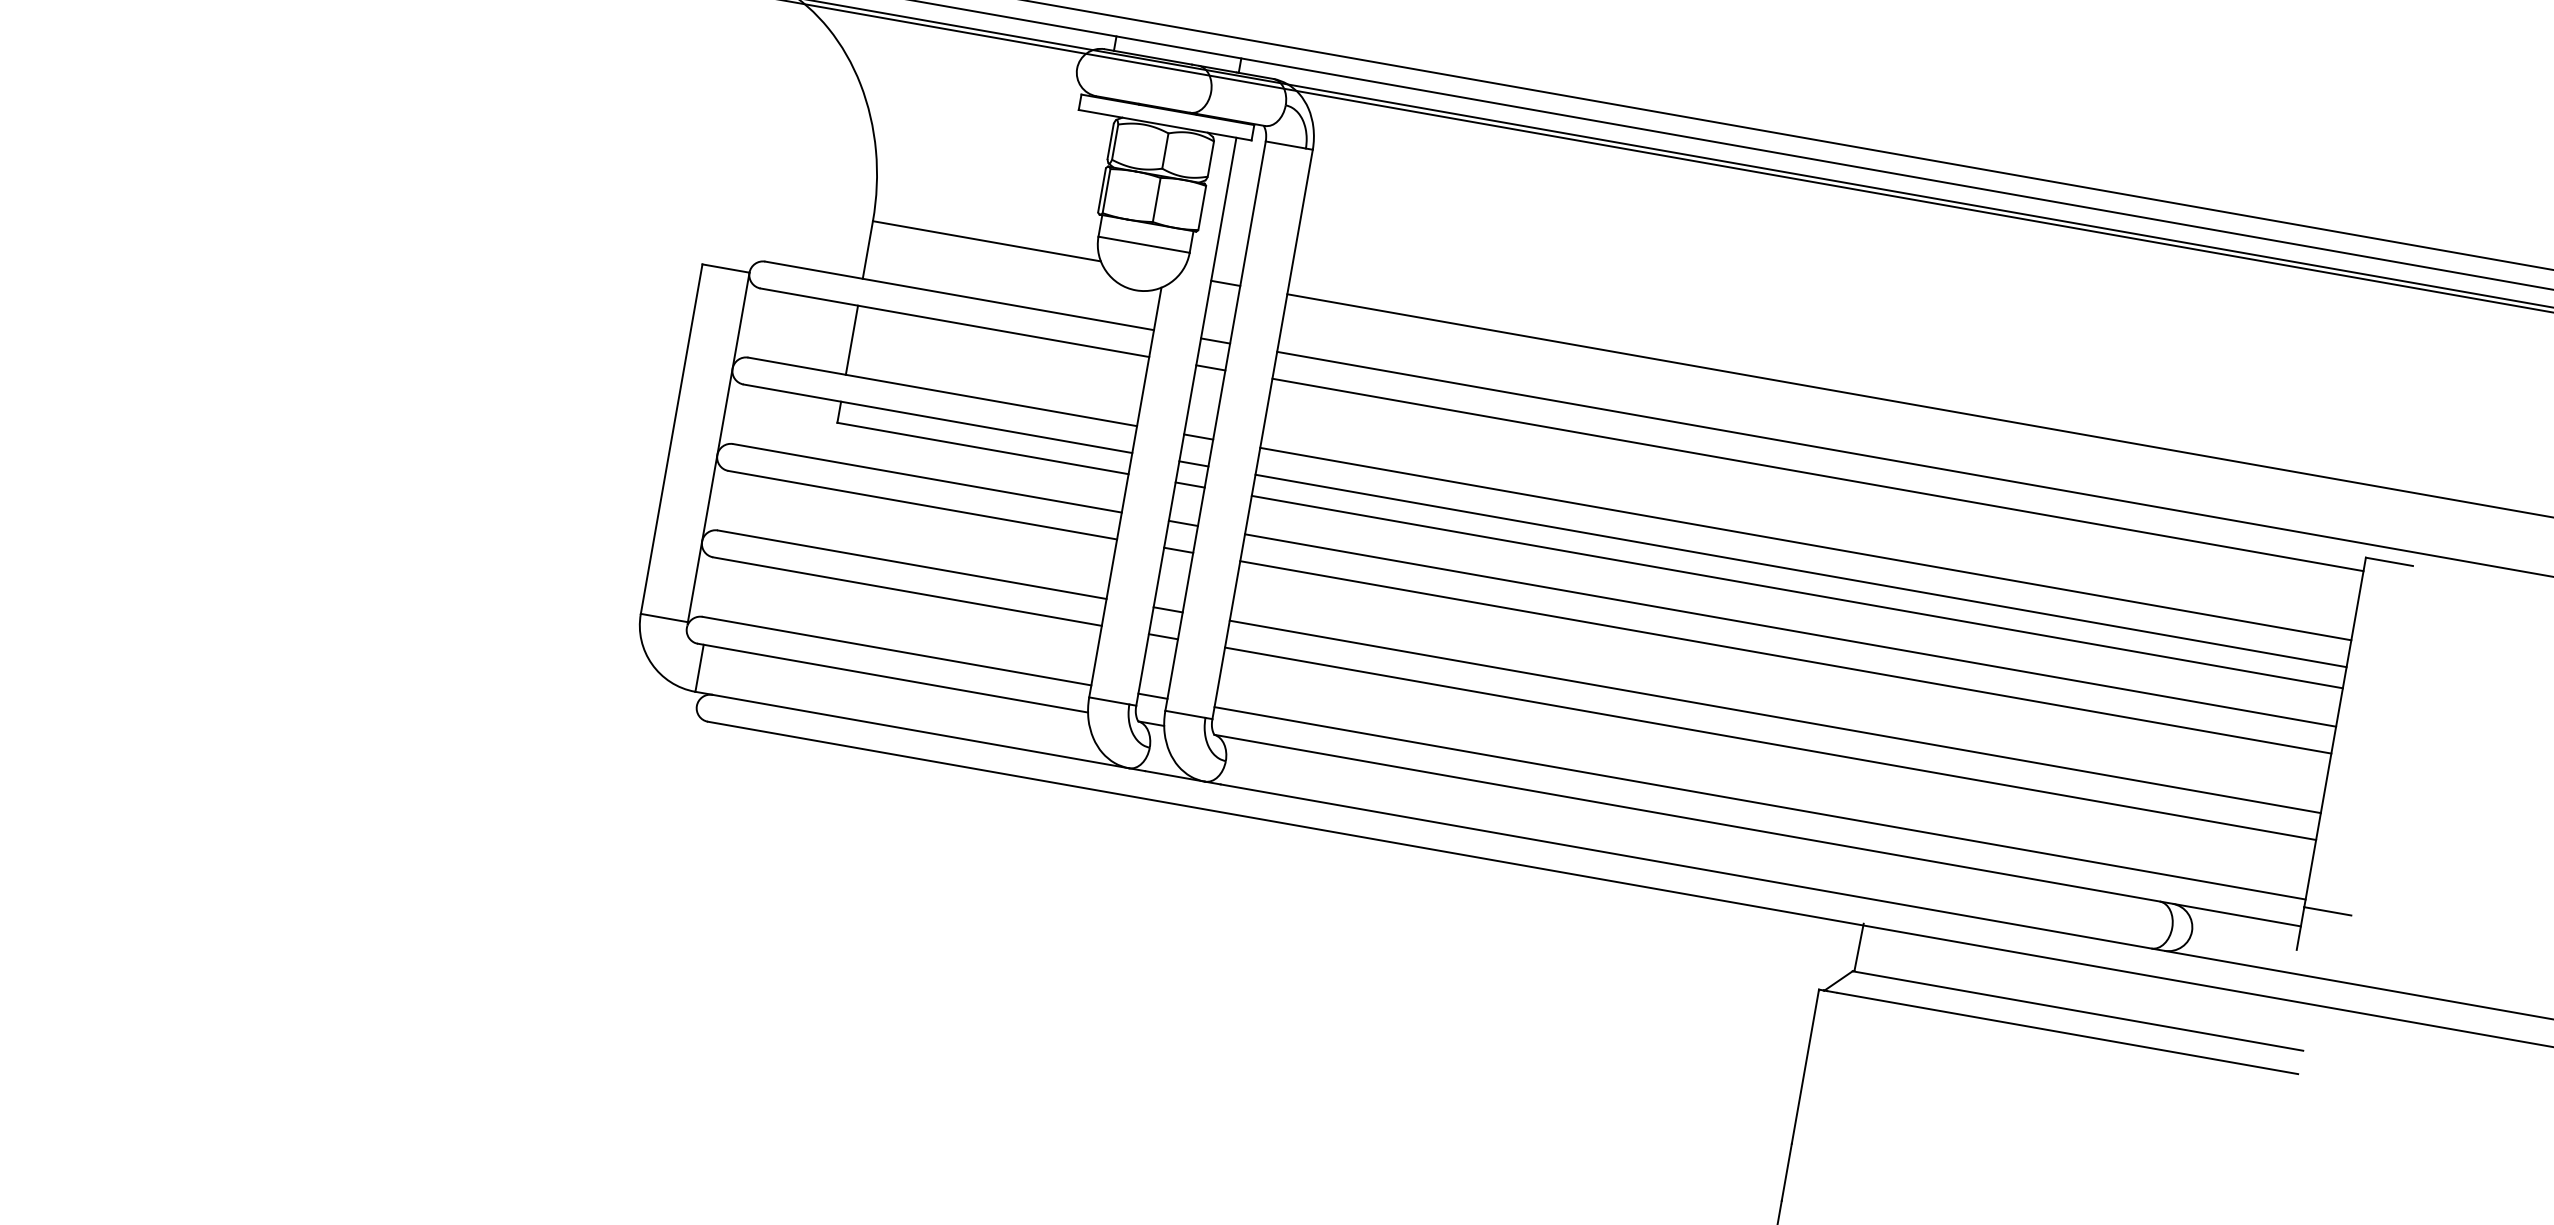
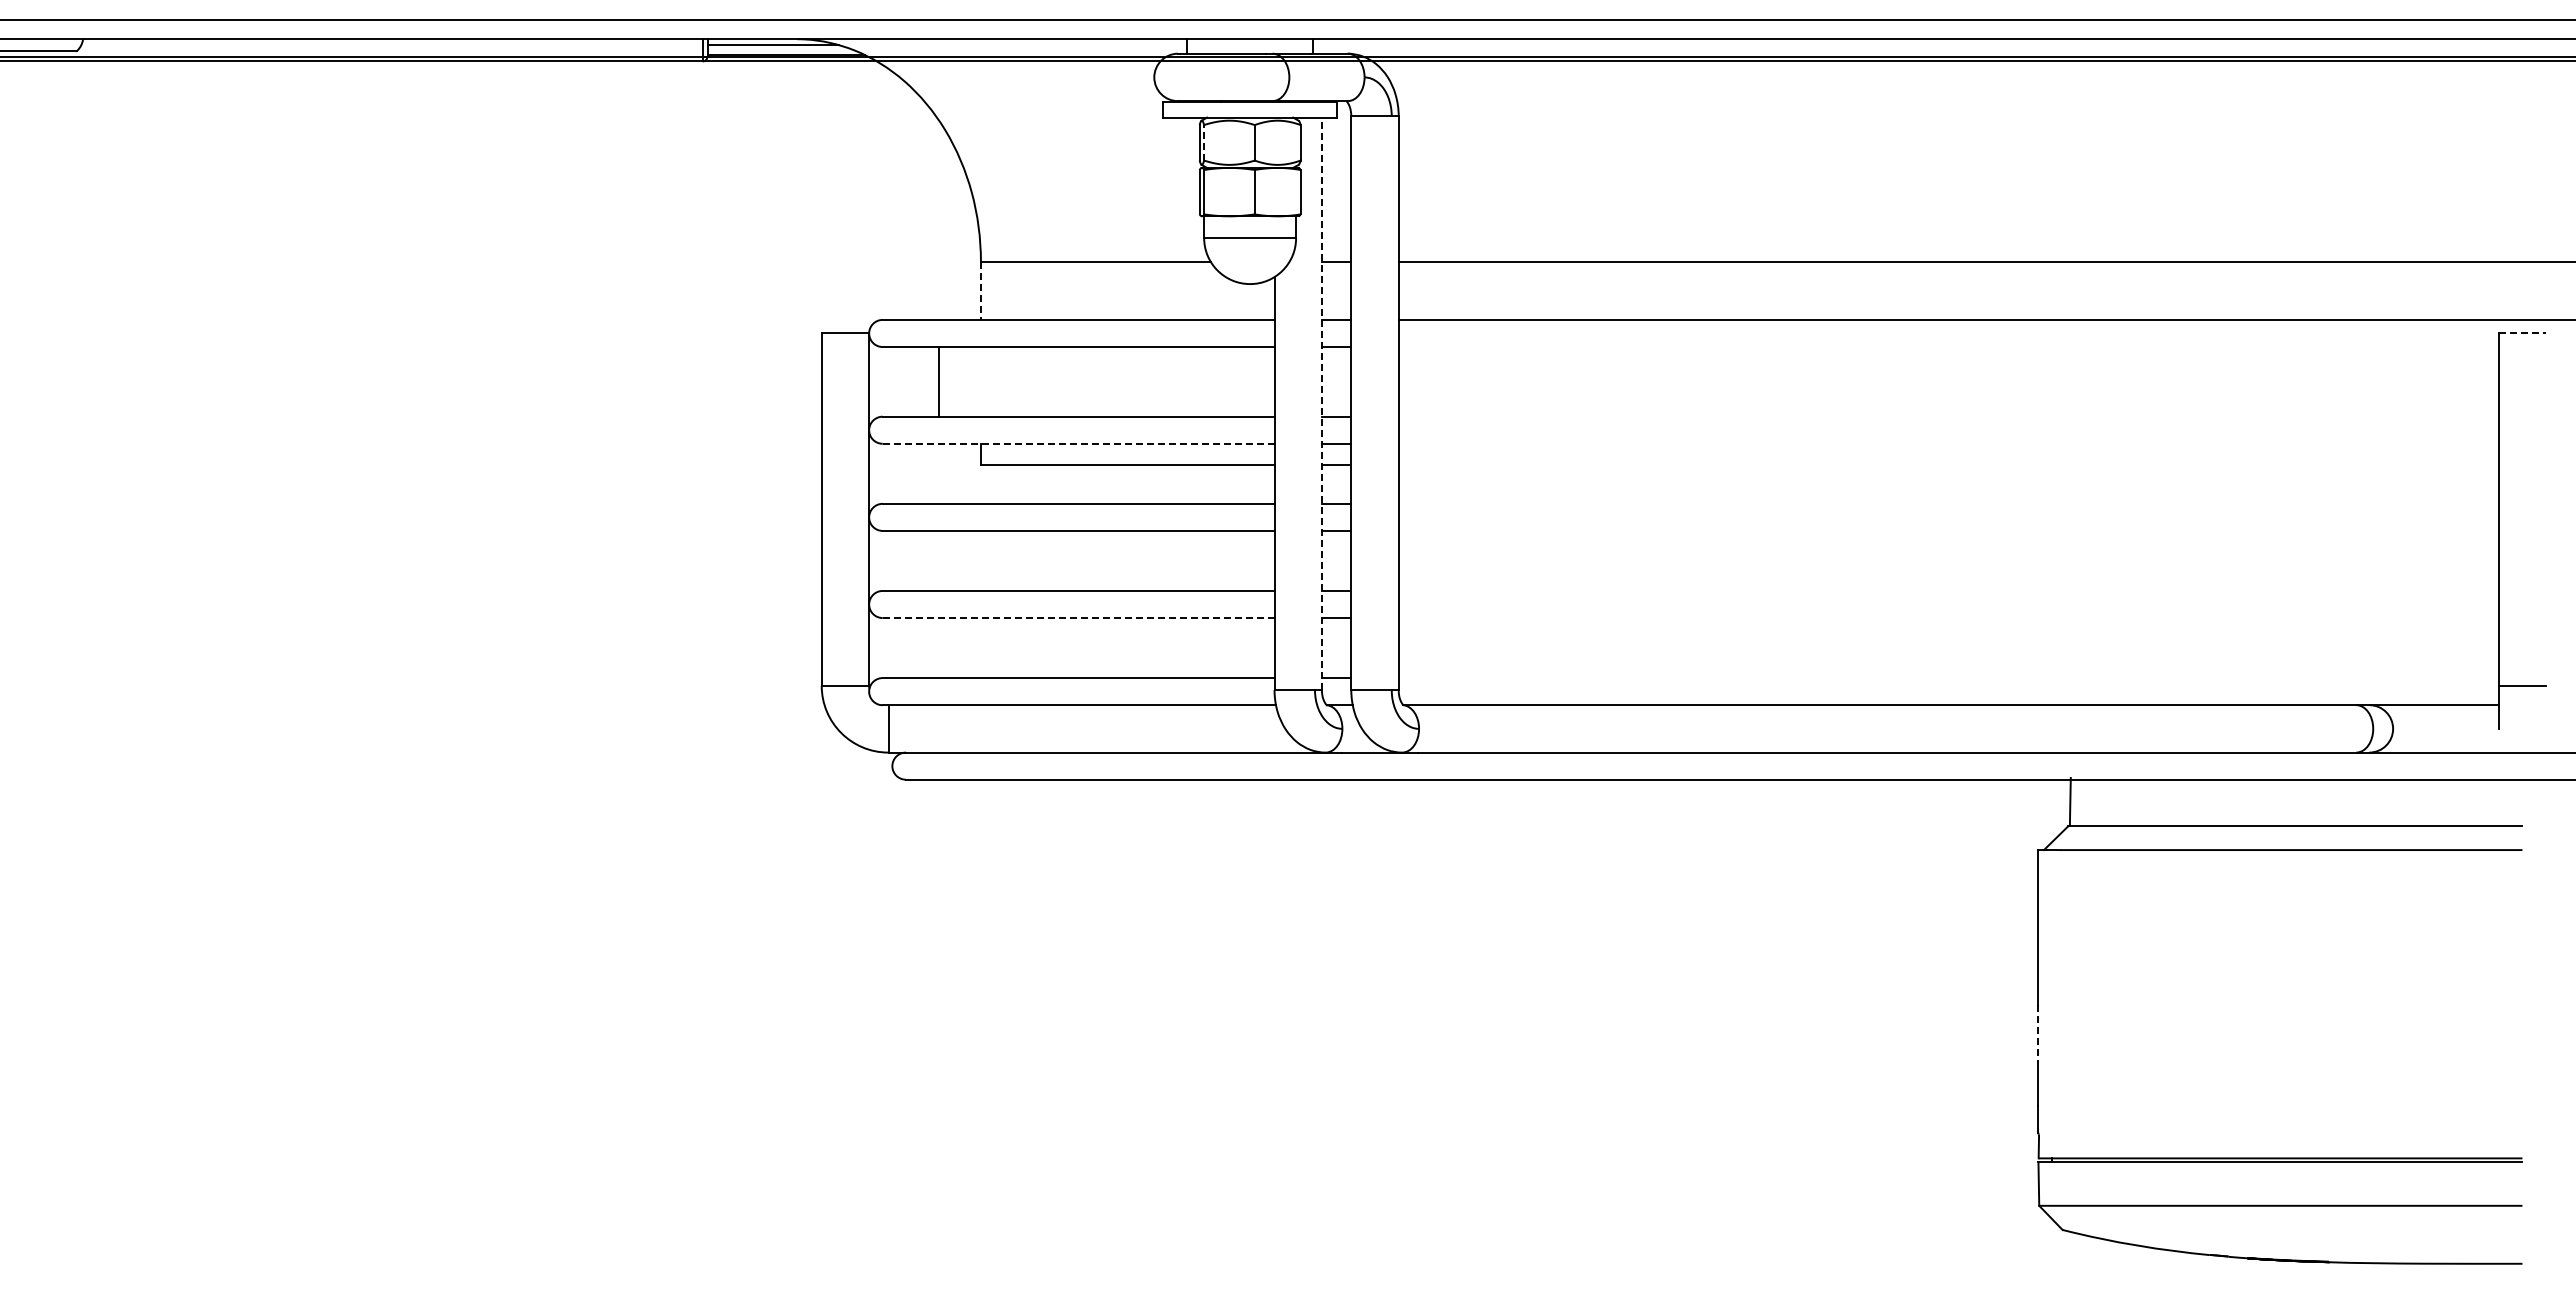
line: (1115, 141) -> (1204, 142), solid -> dashed
line: (867, 250) -> (980, 291), solid -> dashed
line: (851, 339) -> (938, 381), moved
line: (937, 418) -> (1078, 443), solid -> dashed
line: (1185, 421) -> (1321, 403), solid -> dashed
line: (1817, 475) -> (1948, 347), removed
line: (1805, 543) -> (1948, 416), removed
line: (2389, 561) -> (2522, 333), solid -> dashed
line: (1800, 570) -> (1948, 443), removed
line: (907, 592) -> (1078, 618), solid -> dashed
line: (1797, 592) -> (1948, 465), removed
line: (1790, 630) -> (1948, 503), removed
line: (1785, 656) -> (1948, 530), removed
line: (1775, 716) -> (1948, 590), removed
line: (1770, 744) -> (1948, 618), removed
line: (1759, 803) -> (1948, 678), removed
line: (1786, 1172) -> (2038, 1034), solid -> dashed

